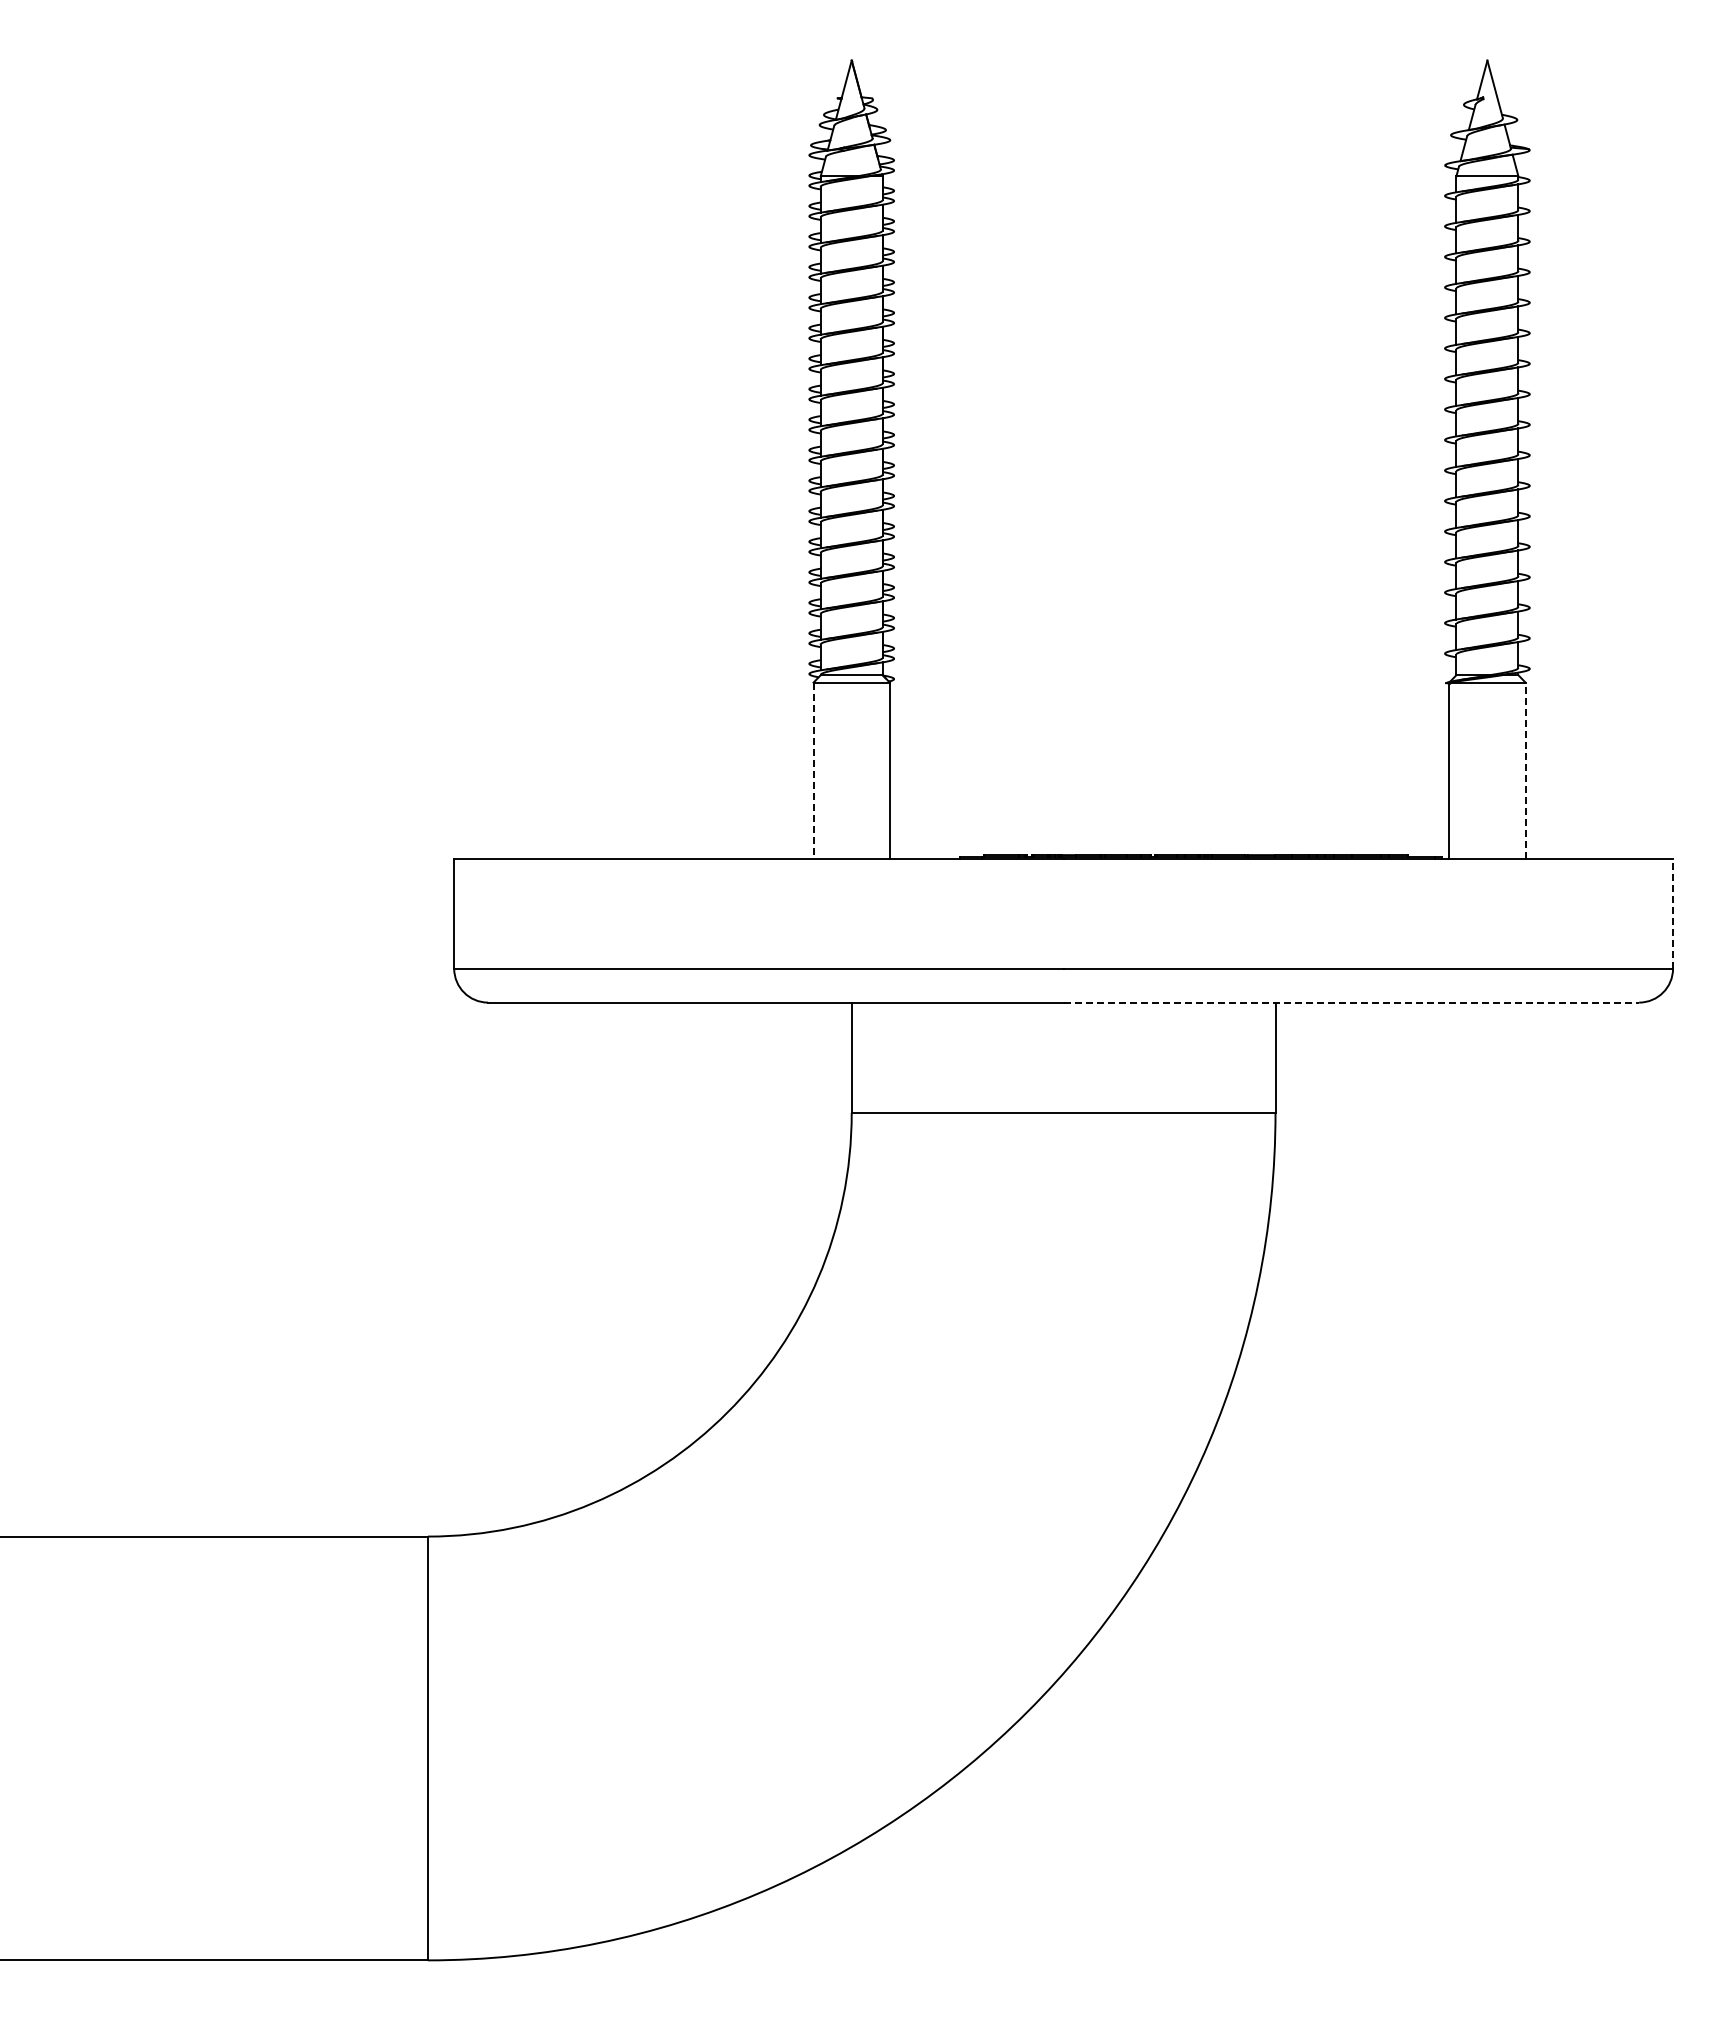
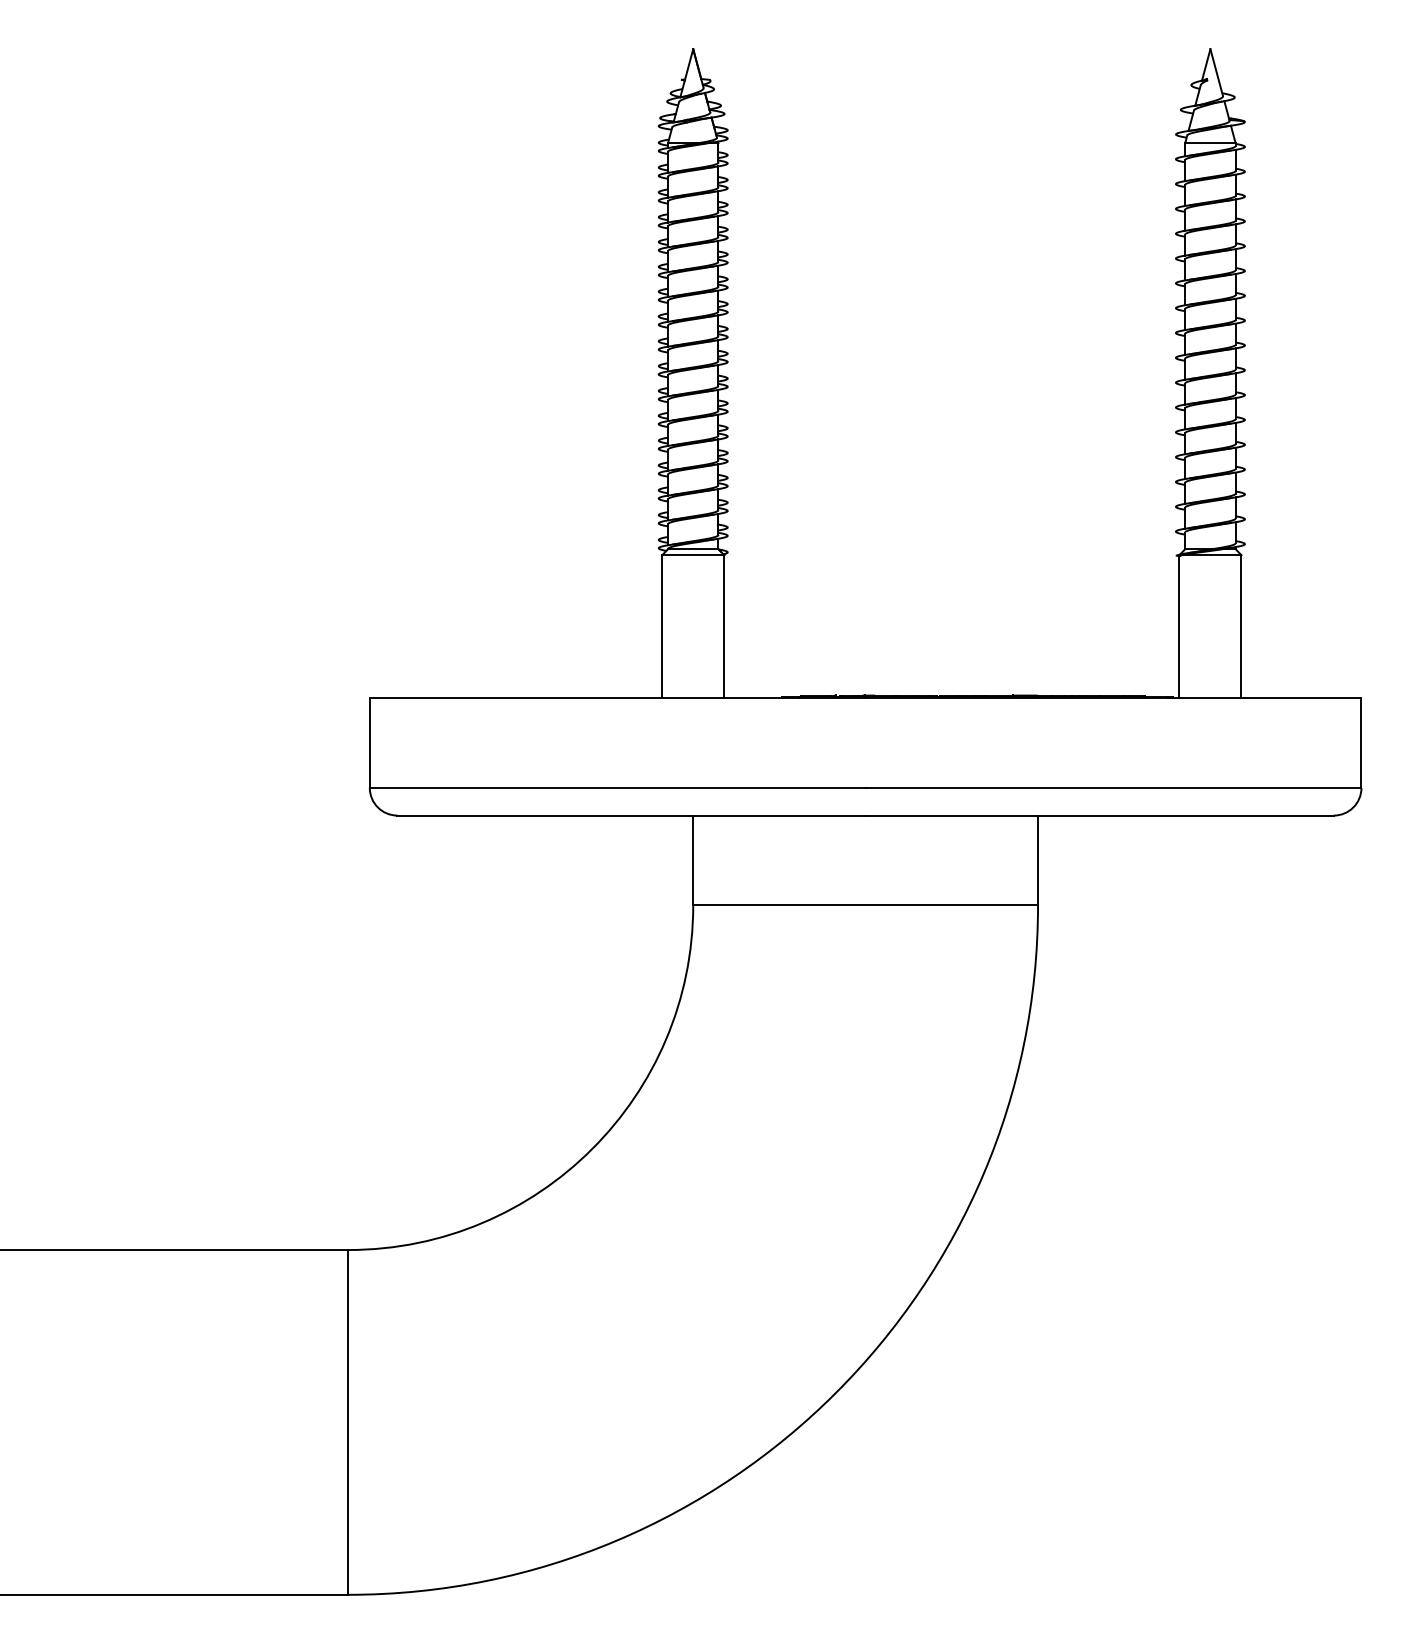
line: (813, 770) -> (662, 626), dashed -> solid
line: (1525, 770) -> (1241, 626), dashed -> solid
line: (1673, 913) -> (1361, 743), dashed -> solid
line: (1351, 1002) -> (1099, 815), dashed -> solid

